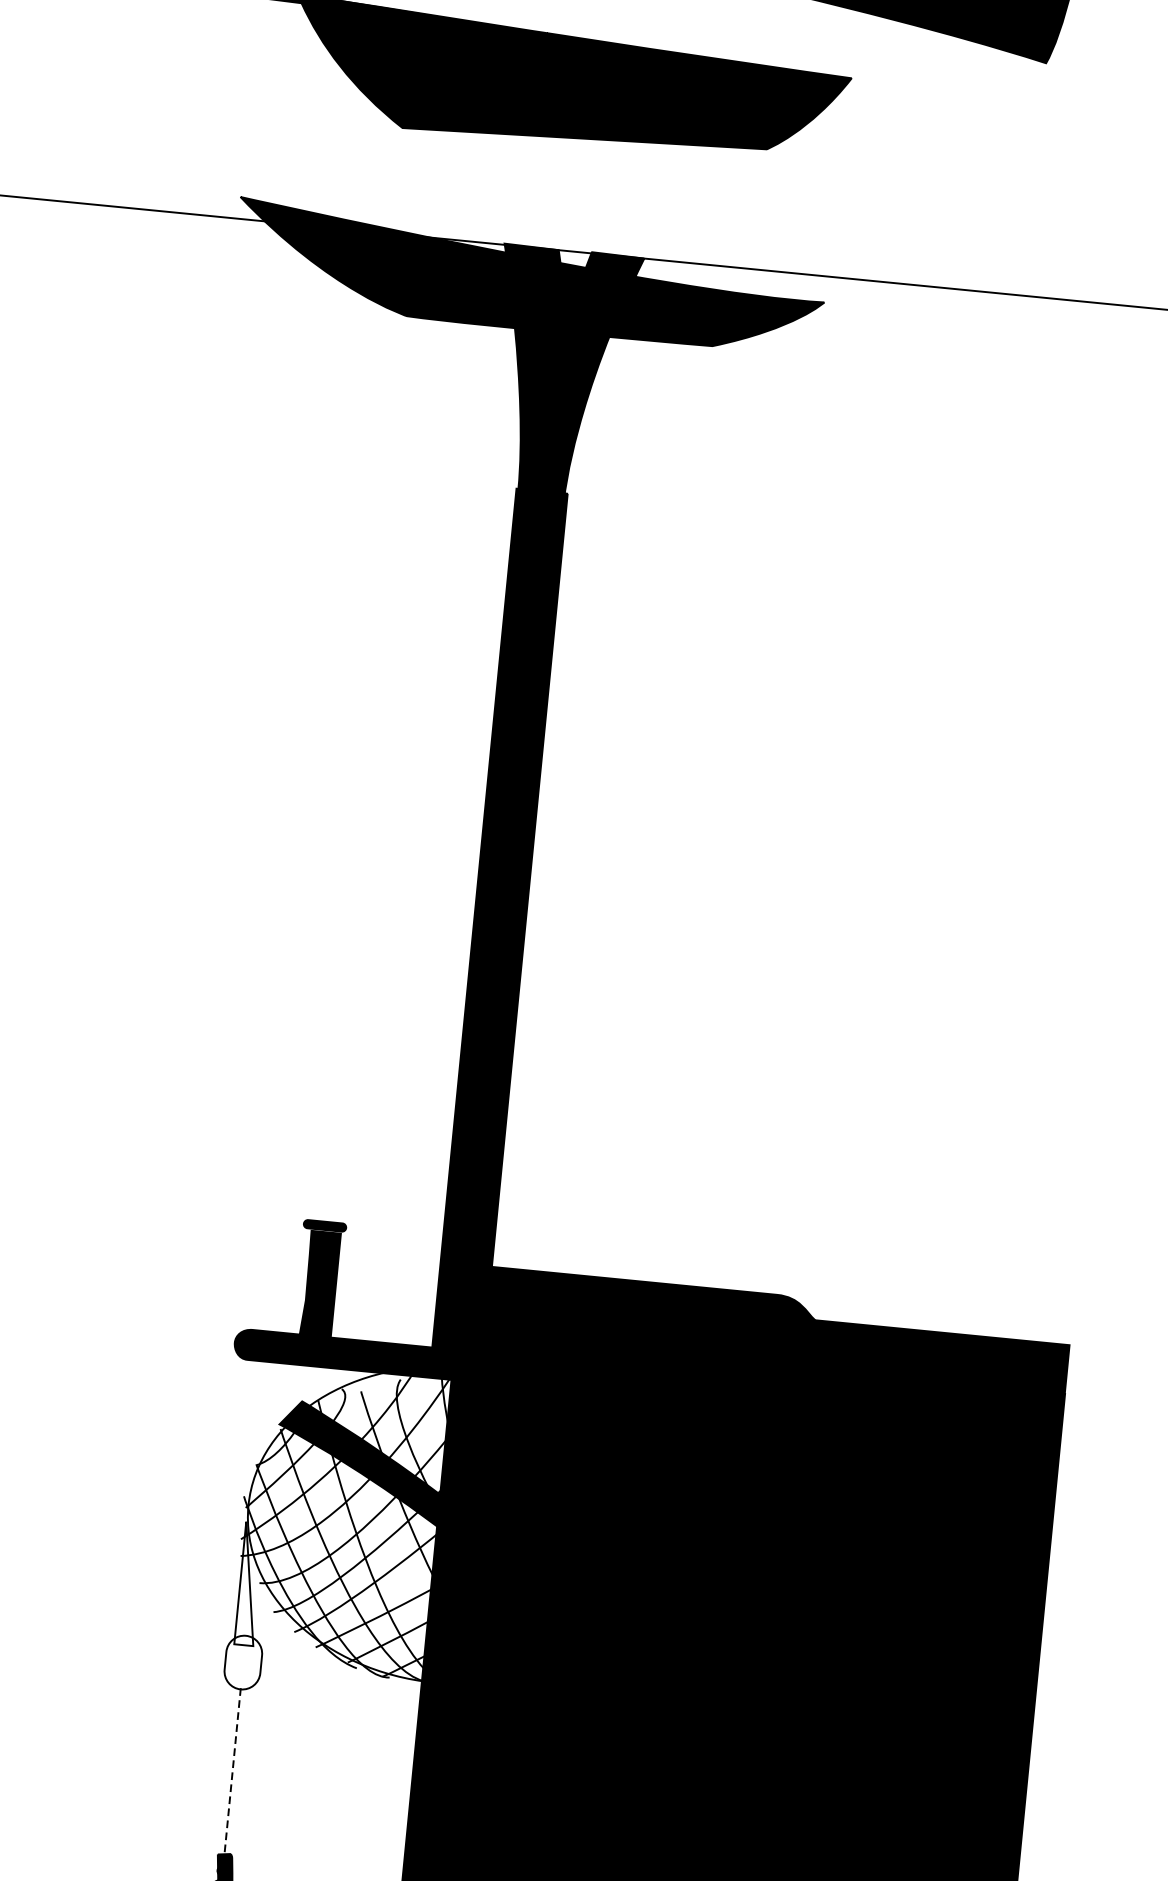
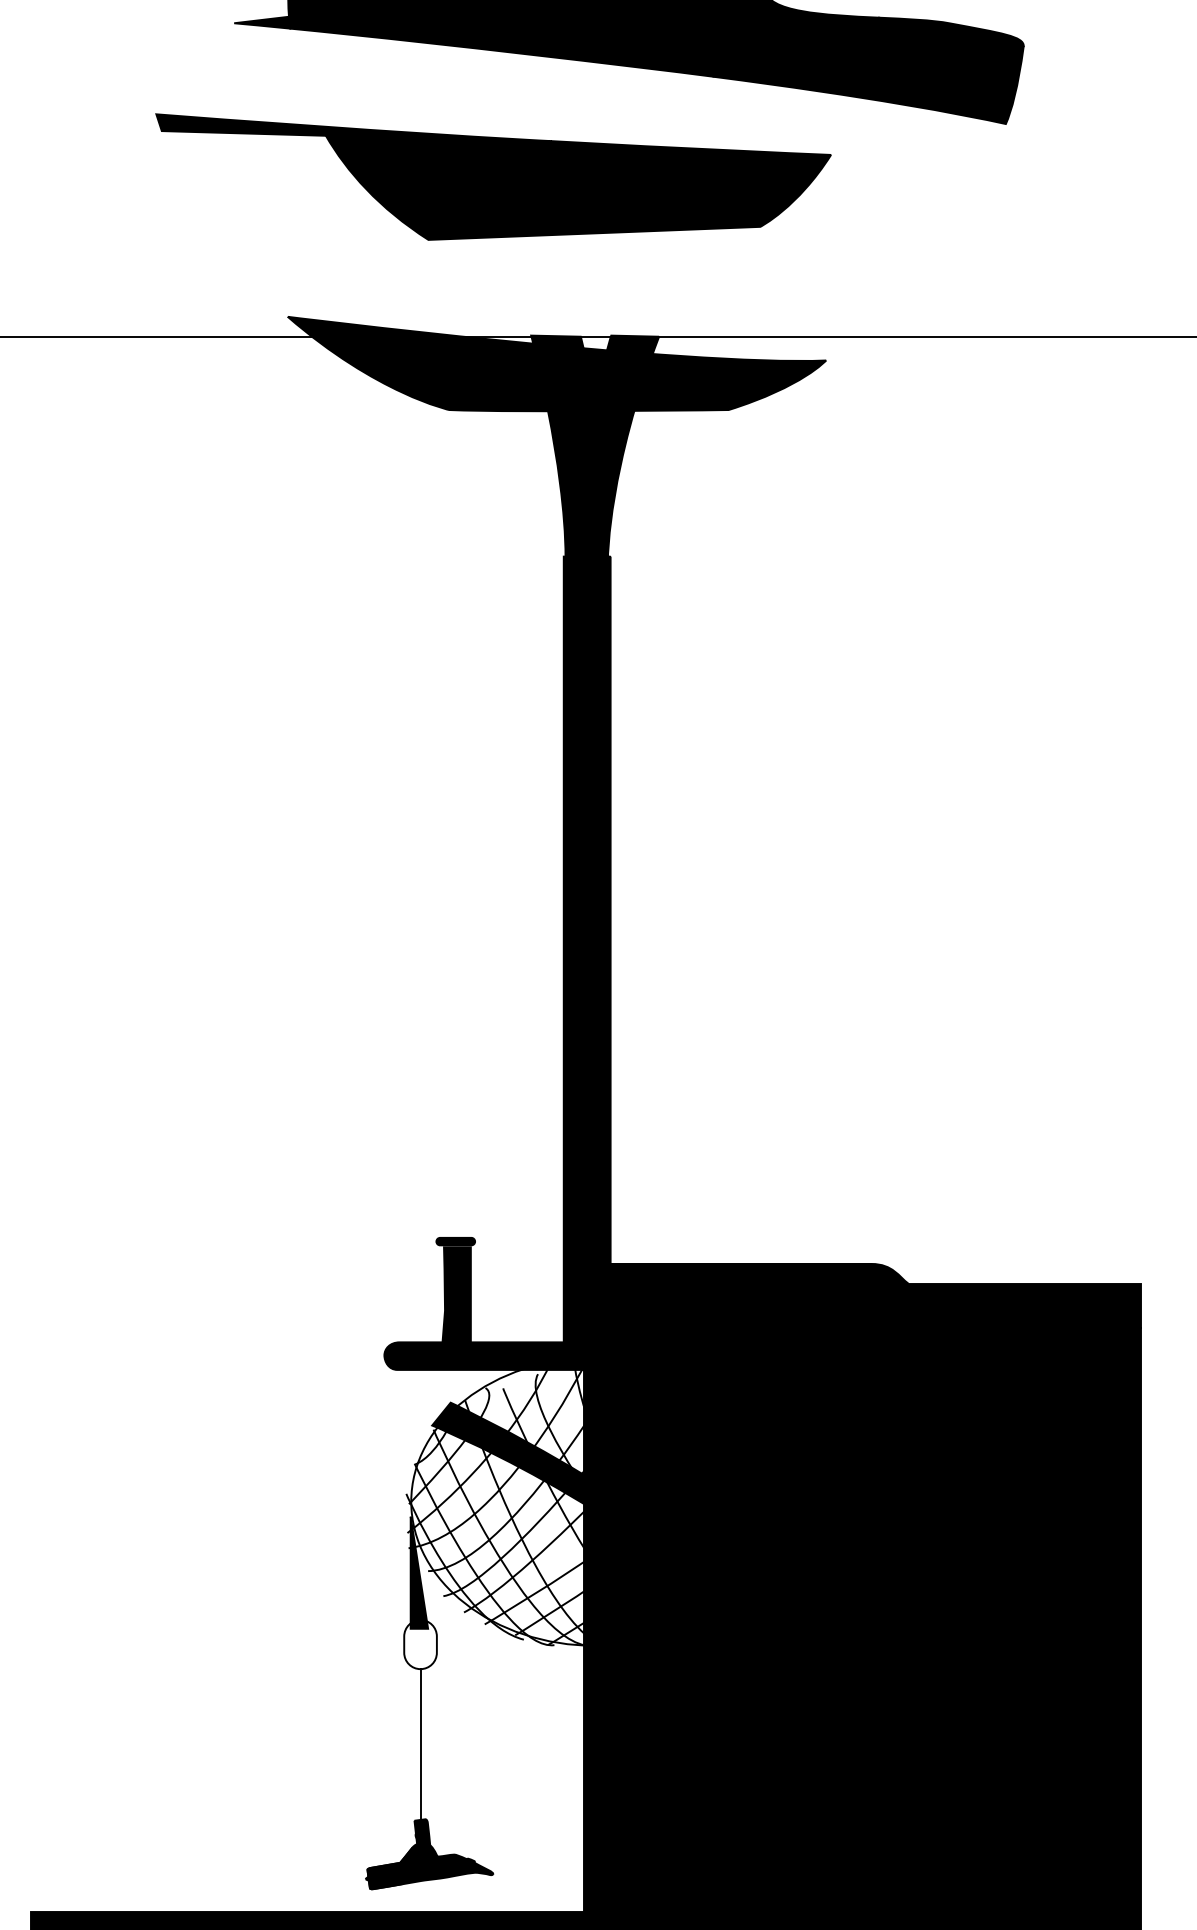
fill: (249, 1583) -> (419, 1572), added
line: (231, 1779) -> (420, 1751), dashed -> solid

